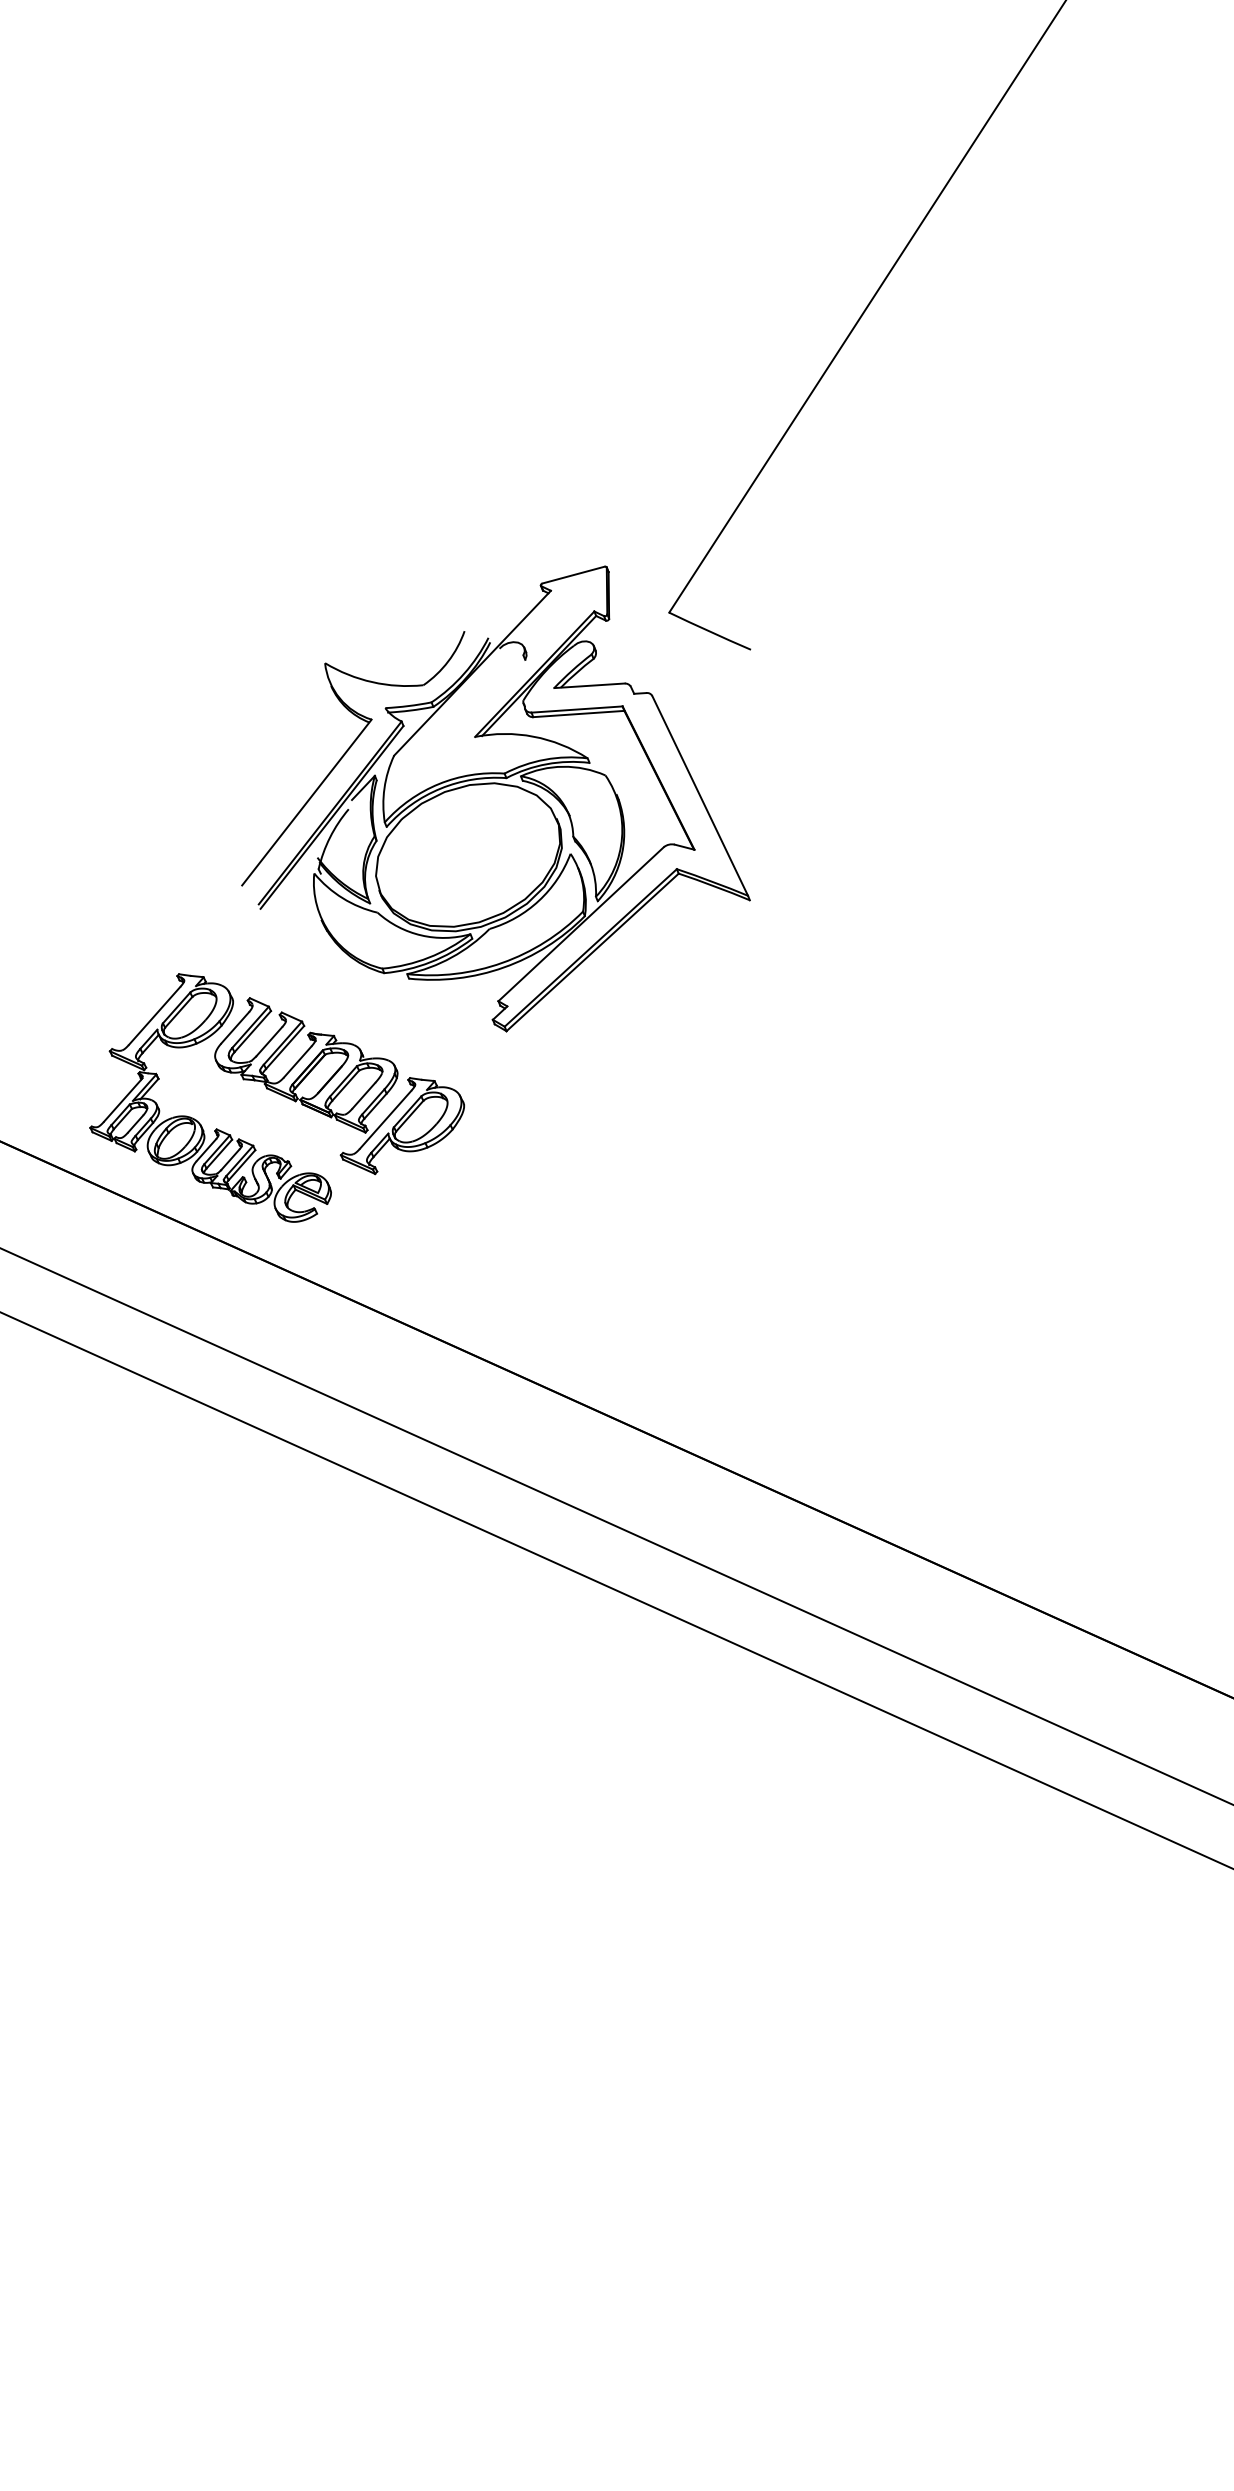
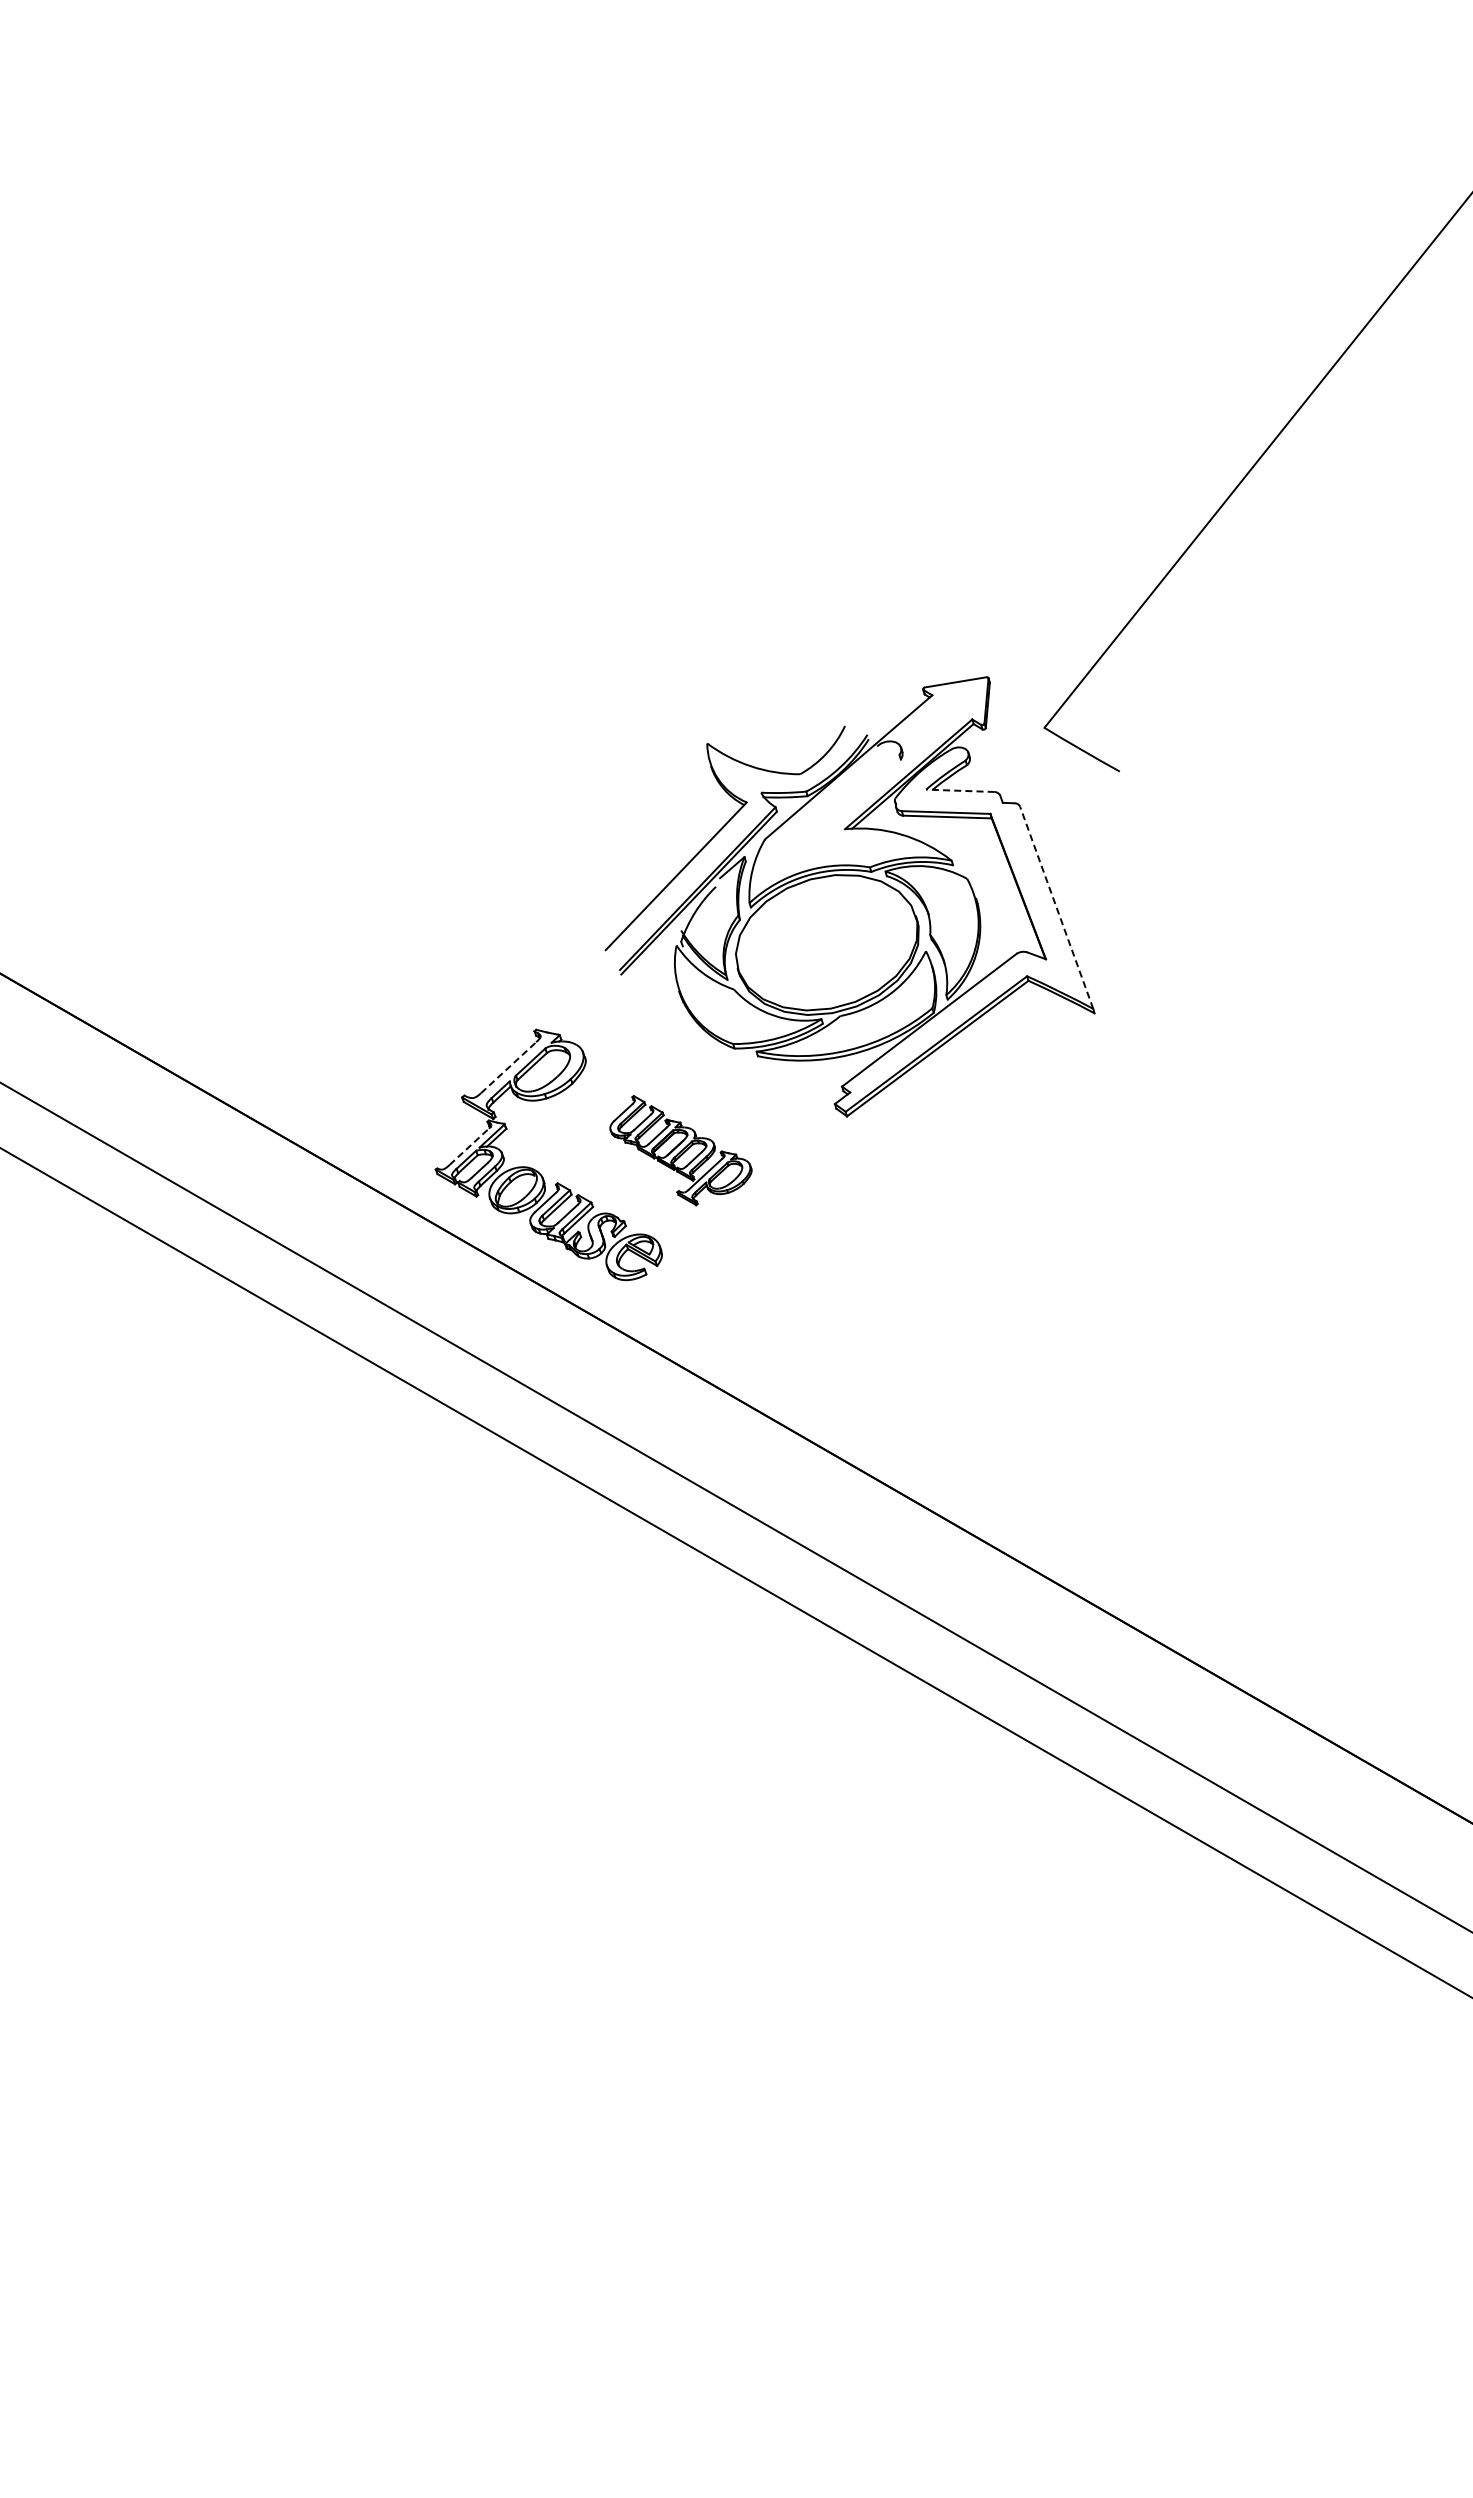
line: (588, 685) -> (959, 790), solid -> dashed
line: (699, 795) -> (1056, 907), solid -> dashed
line: (154, 1015) -> (508, 1067), solid -> dashed
part: (339, 1083) -> (680, 1150), size x0.6
line: (122, 1100) -> (469, 1146), solid -> dashed

